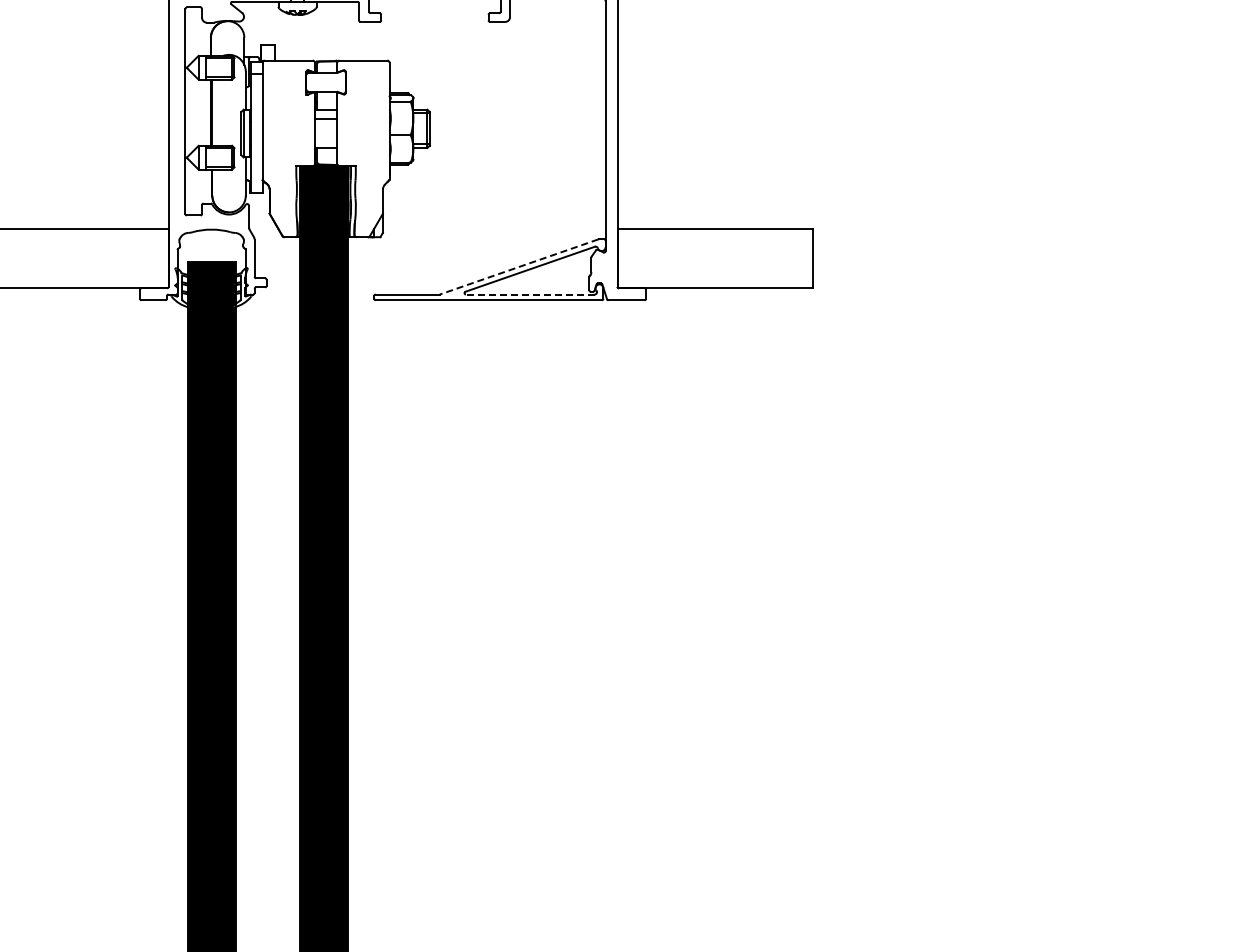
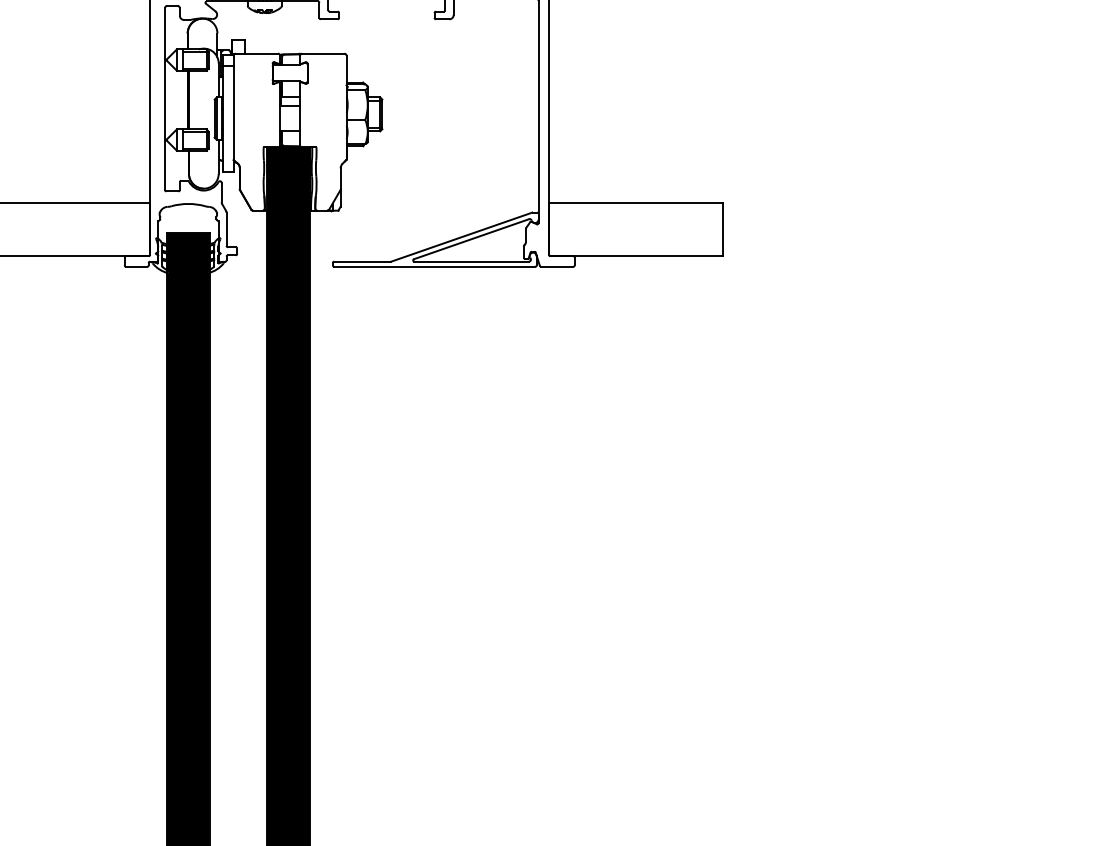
line: (519, 266) -> (462, 236), dashed -> solid
line: (529, 294) -> (470, 261), dashed -> solid

